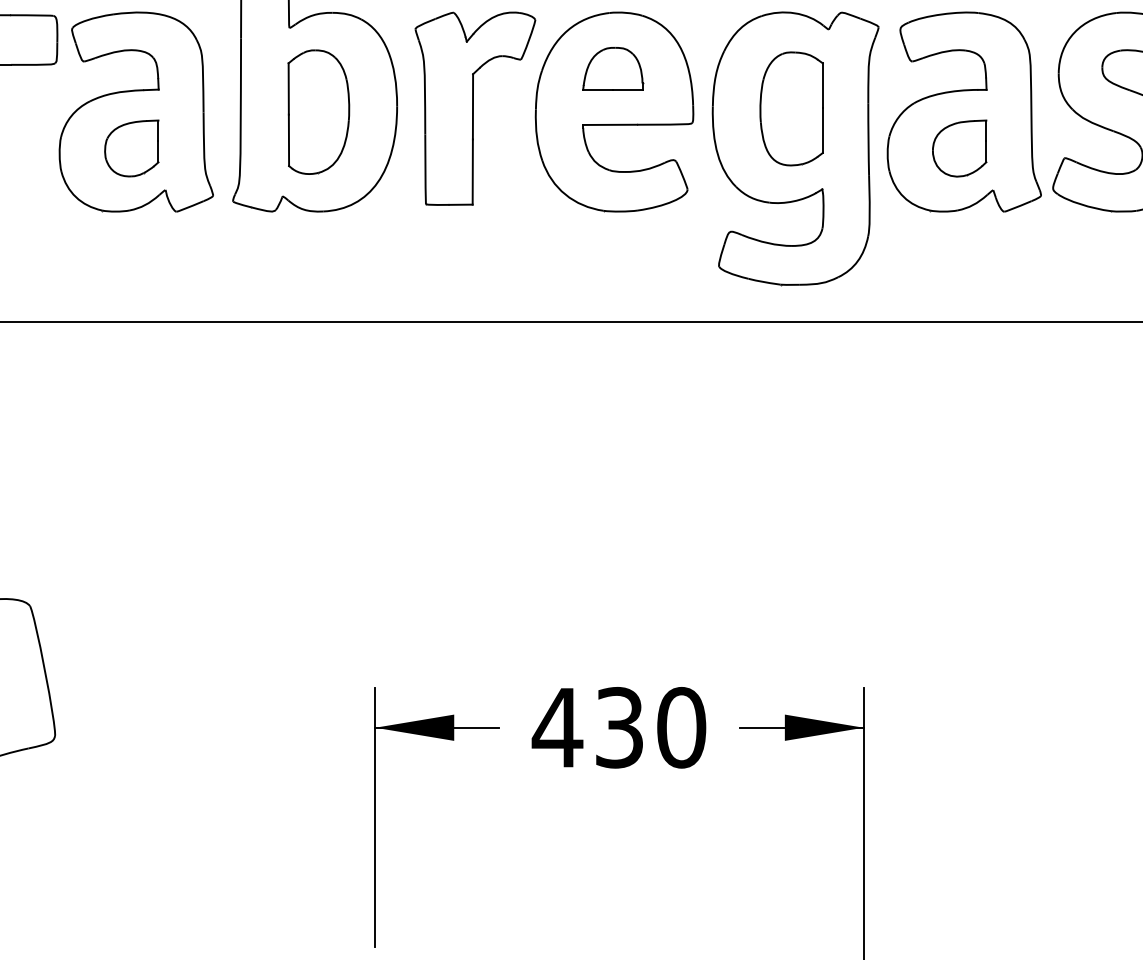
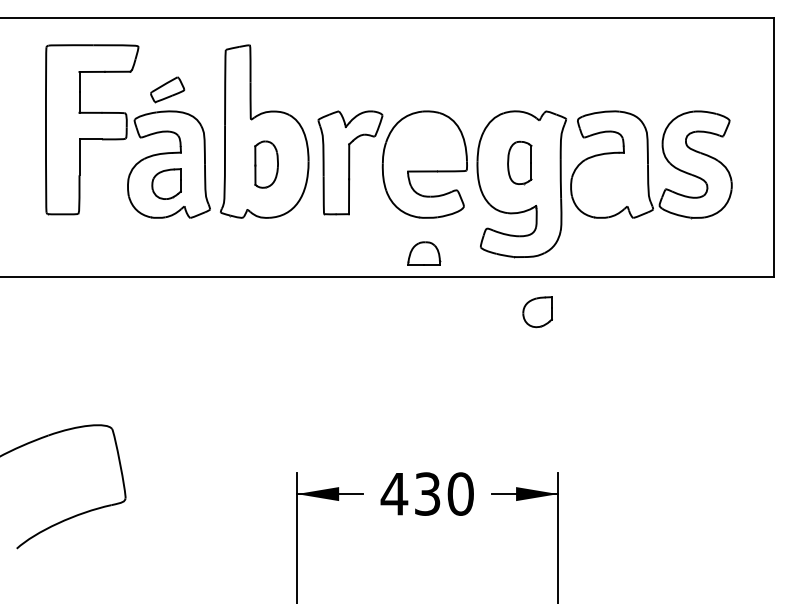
part: (613, 68) -> (424, 253), moved
part: (791, 108) -> (519, 162), size x0.7
part: (318, 111) -> (266, 164), size x0.7
part: (959, 149) -> (537, 312), moved

